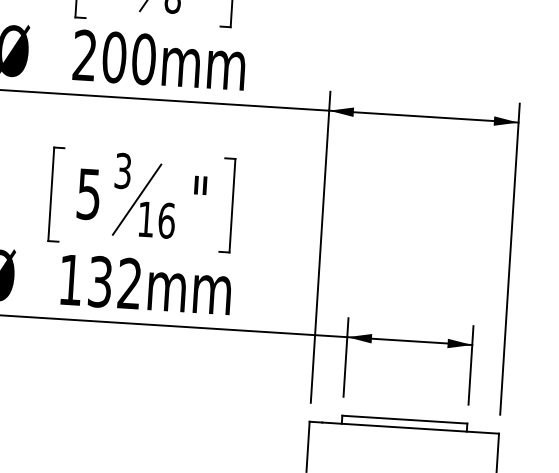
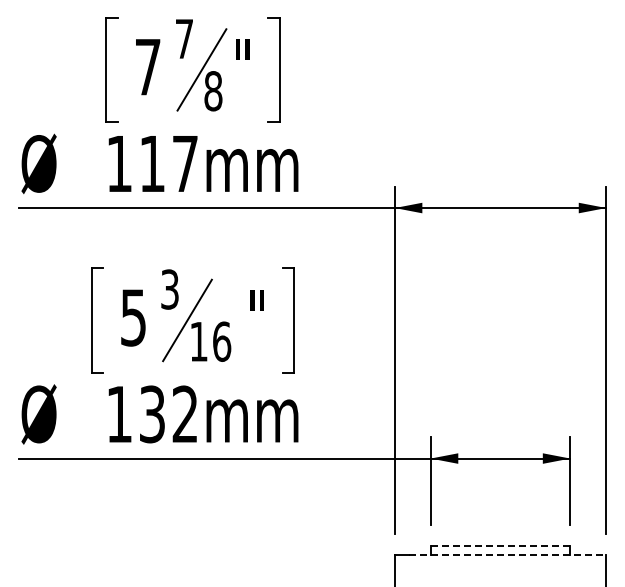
text: (114, 57) -> (152, 163), 200mm -> 117mm
line: (404, 419) -> (500, 546), solid -> dashed
line: (410, 428) -> (507, 555), solid -> dashed

